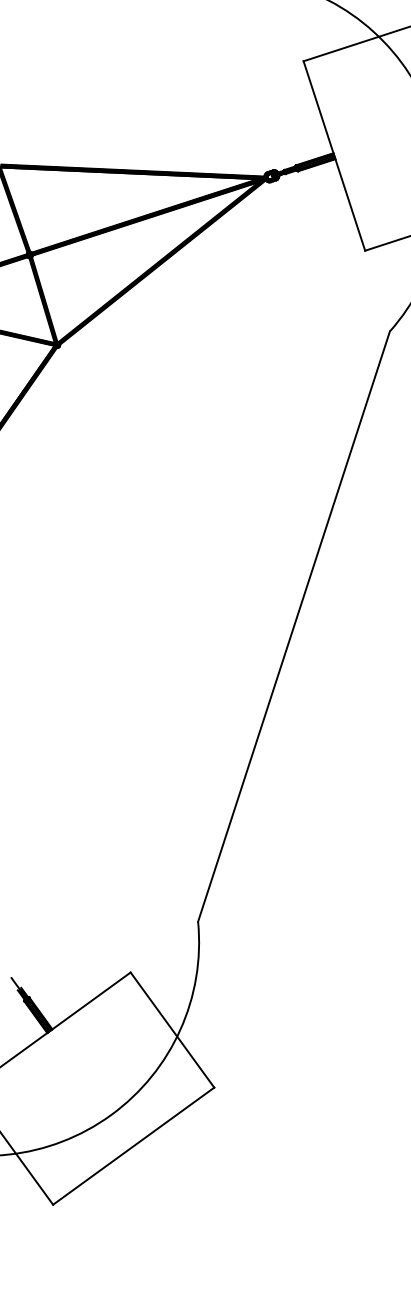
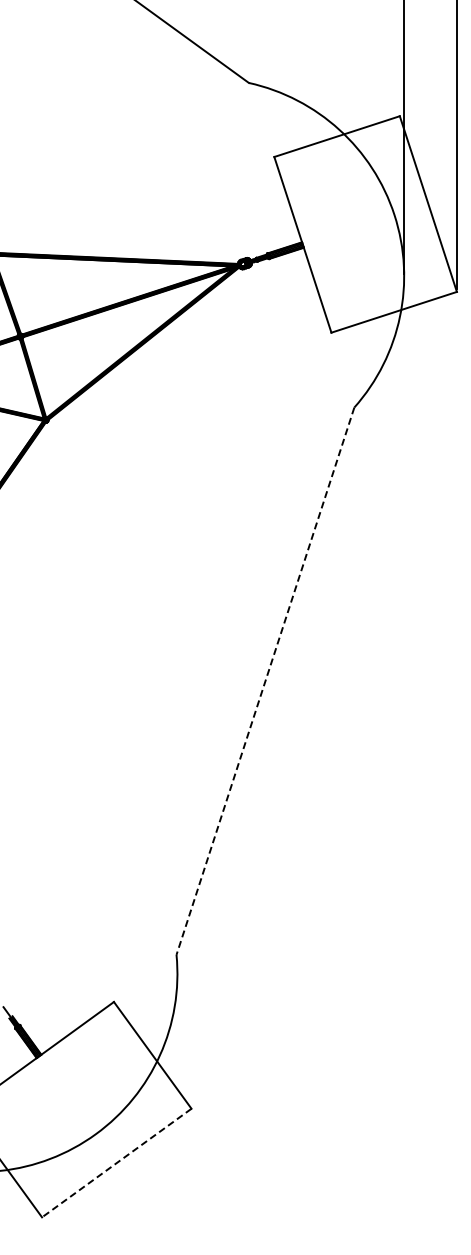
line: (294, 626) -> (265, 681), solid -> dashed
line: (133, 1146) -> (116, 1163), solid -> dashed

